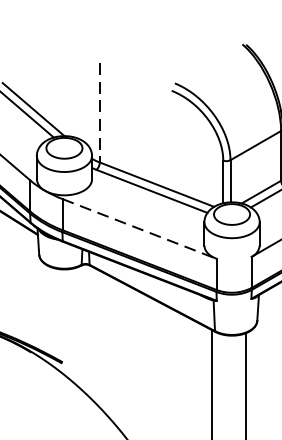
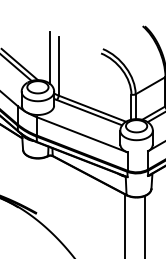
line: (85, 99) -> (50, 58), added
line: (99, 112) -> (58, 66), dashed -> solid
line: (140, 228) -> (82, 134), dashed -> solid

